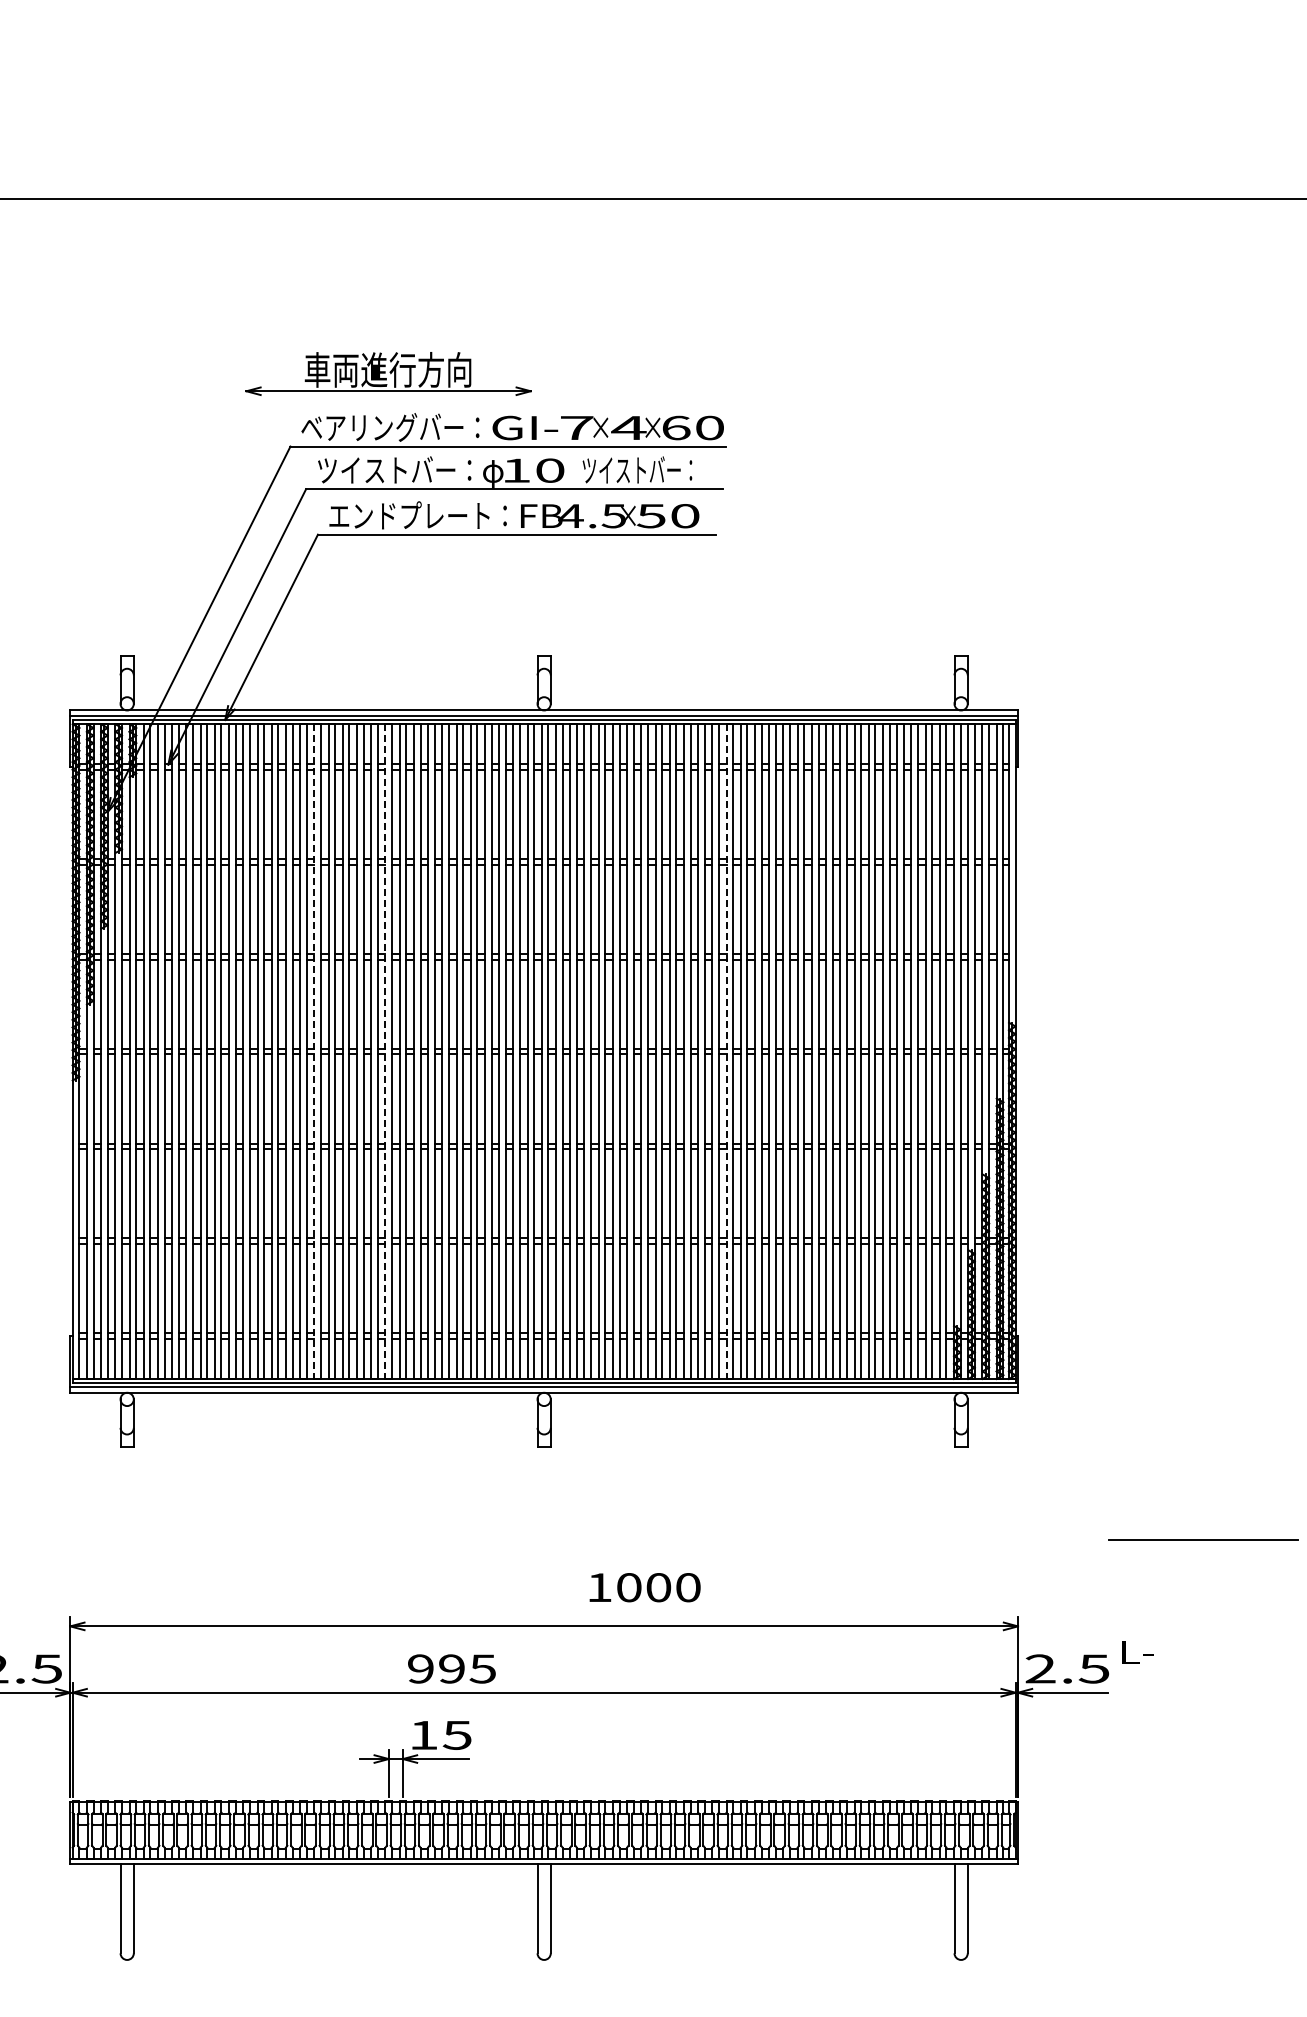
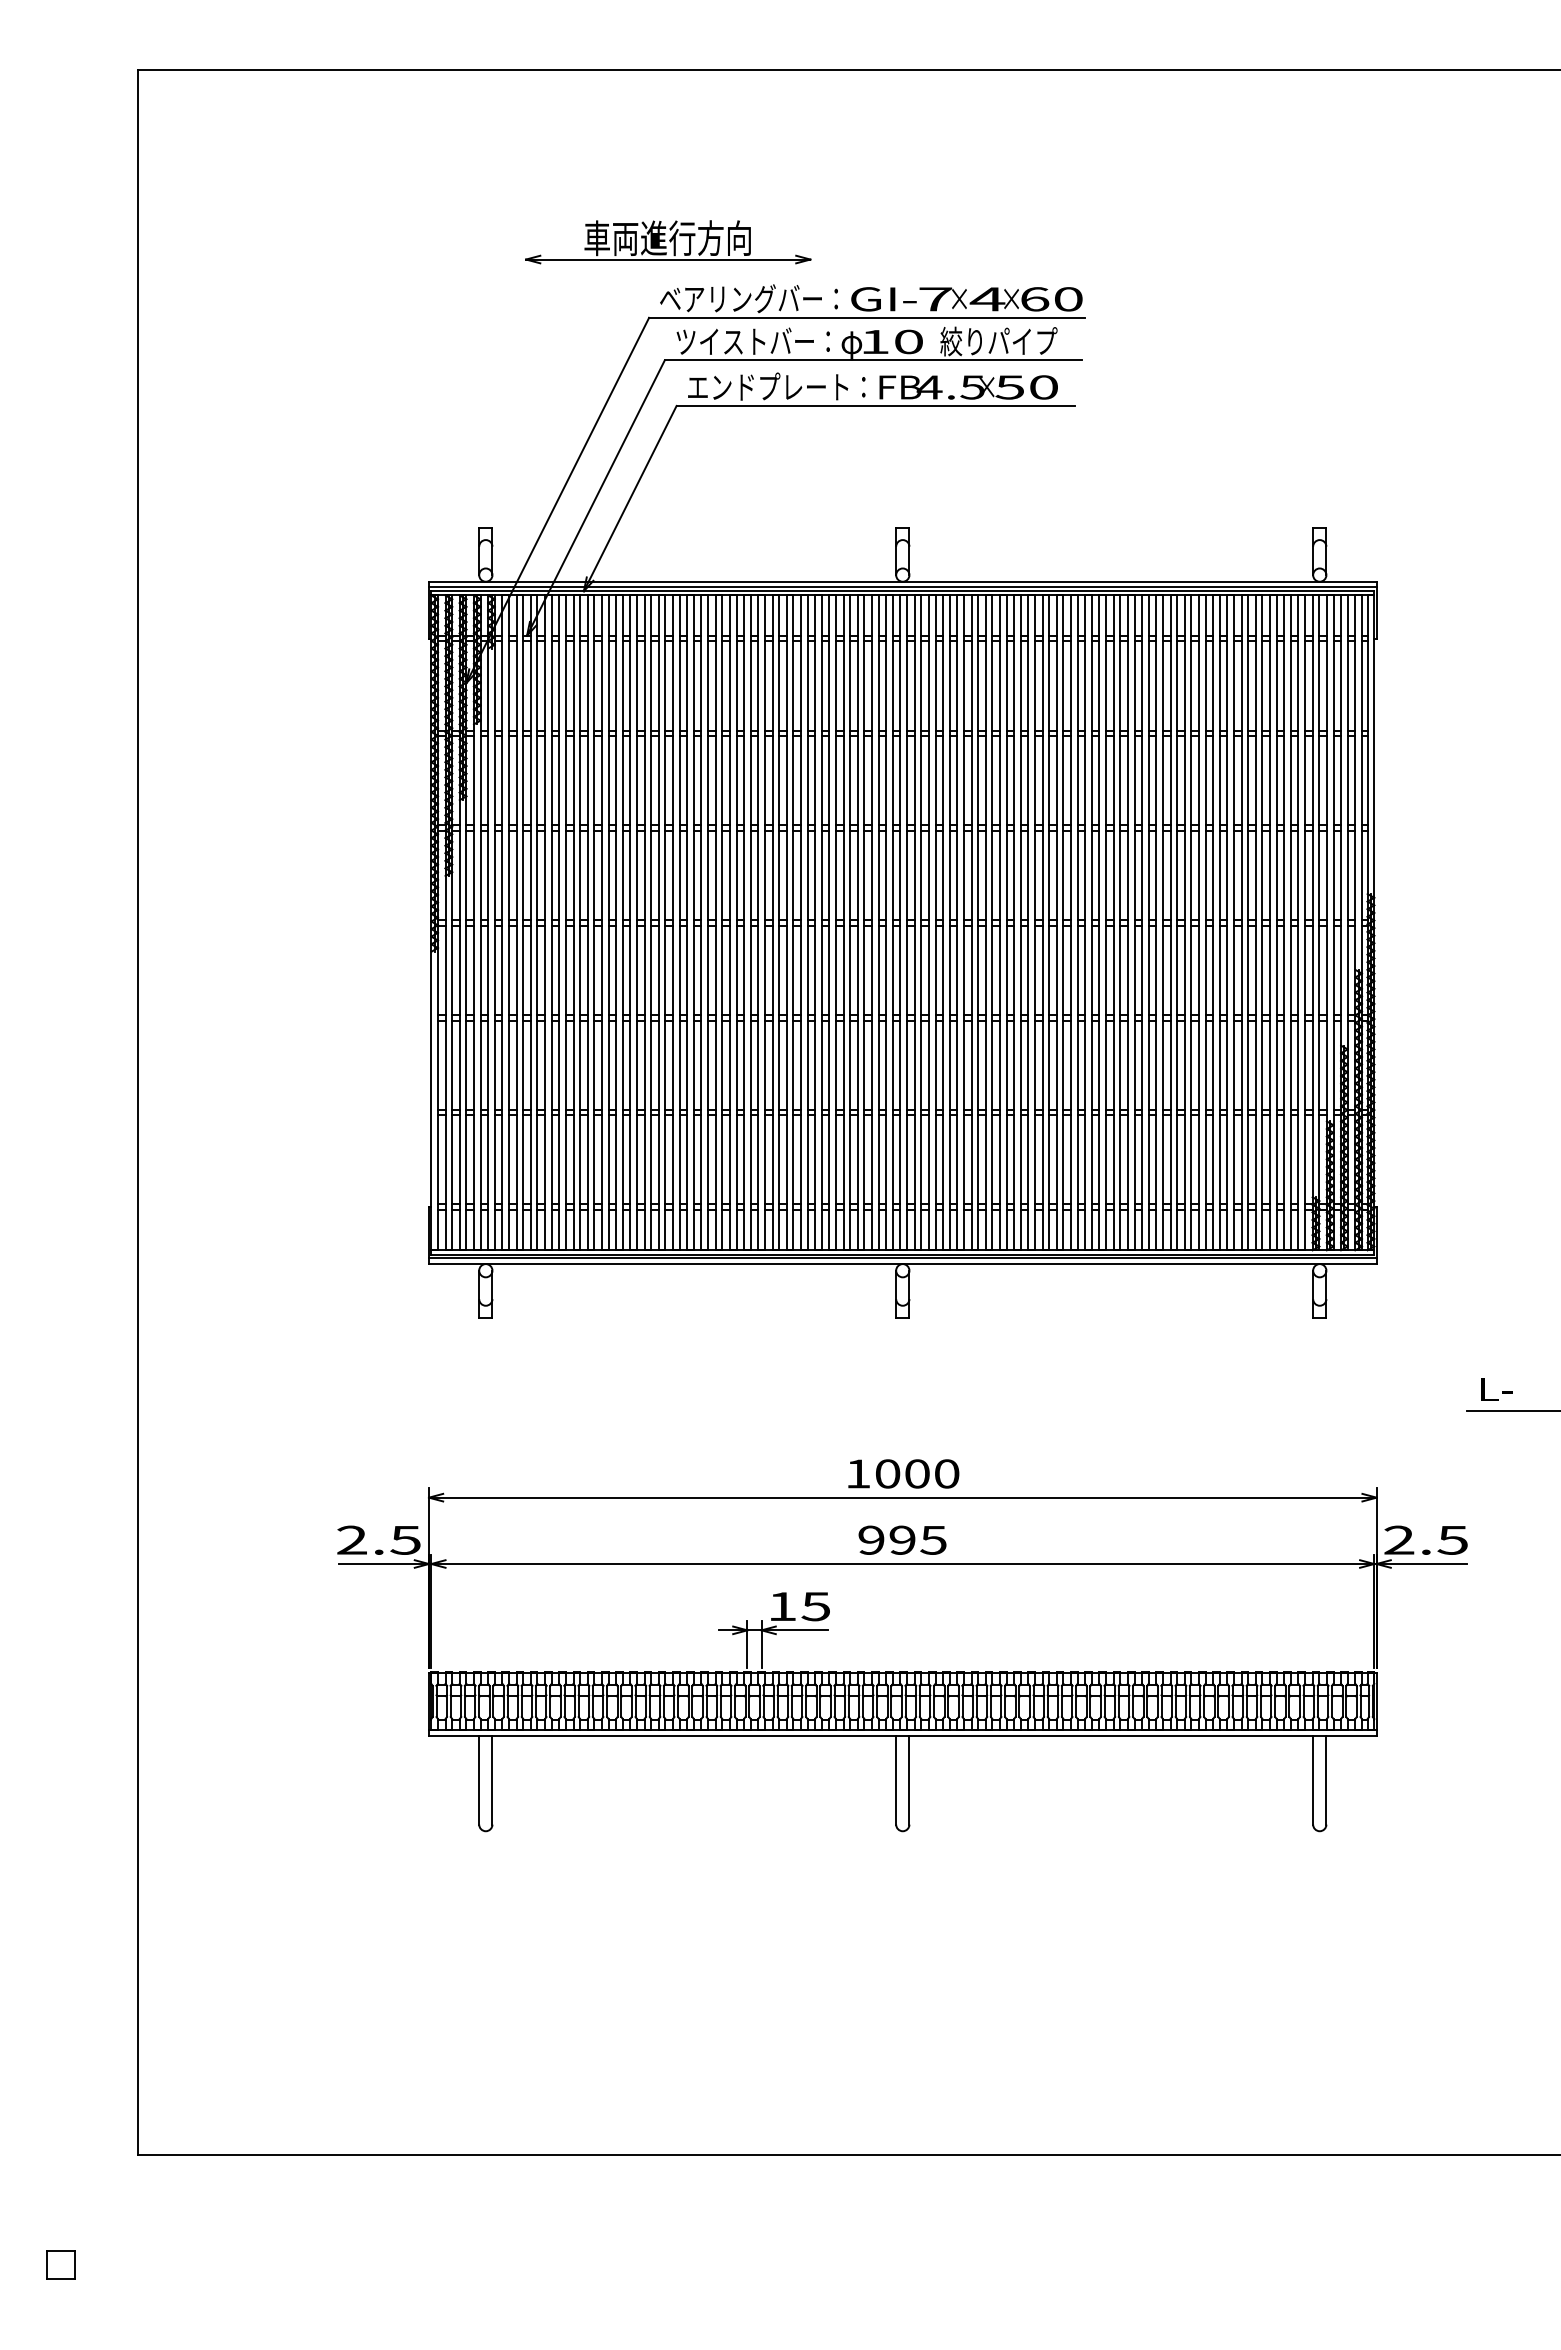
part: (388, 374) -> (668, 242), moved
text: (639, 470) -> (998, 341), ツイストバー： -> 絞りパイプ
line: (314, 1052) -> (673, 923), dashed -> solid
line: (385, 1052) -> (744, 923), dashed -> solid
line: (726, 1052) -> (1085, 923), dashed -> solid
text: (644, 1587) -> (903, 1473), moved
text: (1137, 1652) -> (1496, 1389), moved
text: (451, 1668) -> (902, 1539), moved

